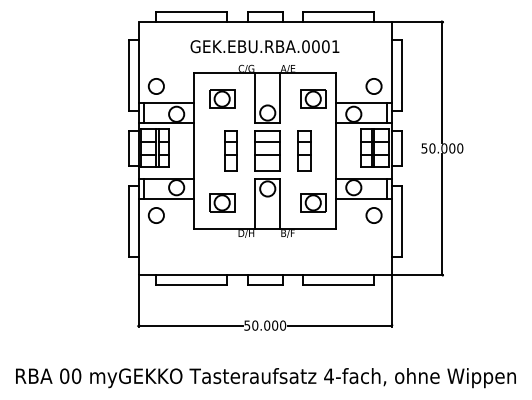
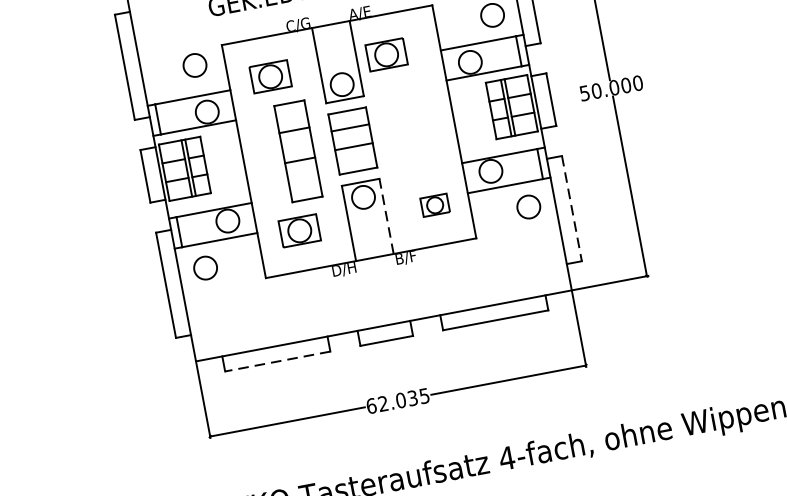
circle: (155, 86) -> (193, 65), moved
part: (313, 98) -> (386, 53), moved
part: (230, 150) -> (297, 150), size x1.6
part: (304, 150) -> (407, 129), removed
part: (313, 202) -> (435, 204), size x0.7
line: (280, 203) -> (386, 215), solid -> dashed
line: (401, 222) -> (571, 209), solid -> dashed
line: (191, 285) -> (277, 362), solid -> dashed
text: (265, 325) -> (398, 400), 50.000 -> 62.035

